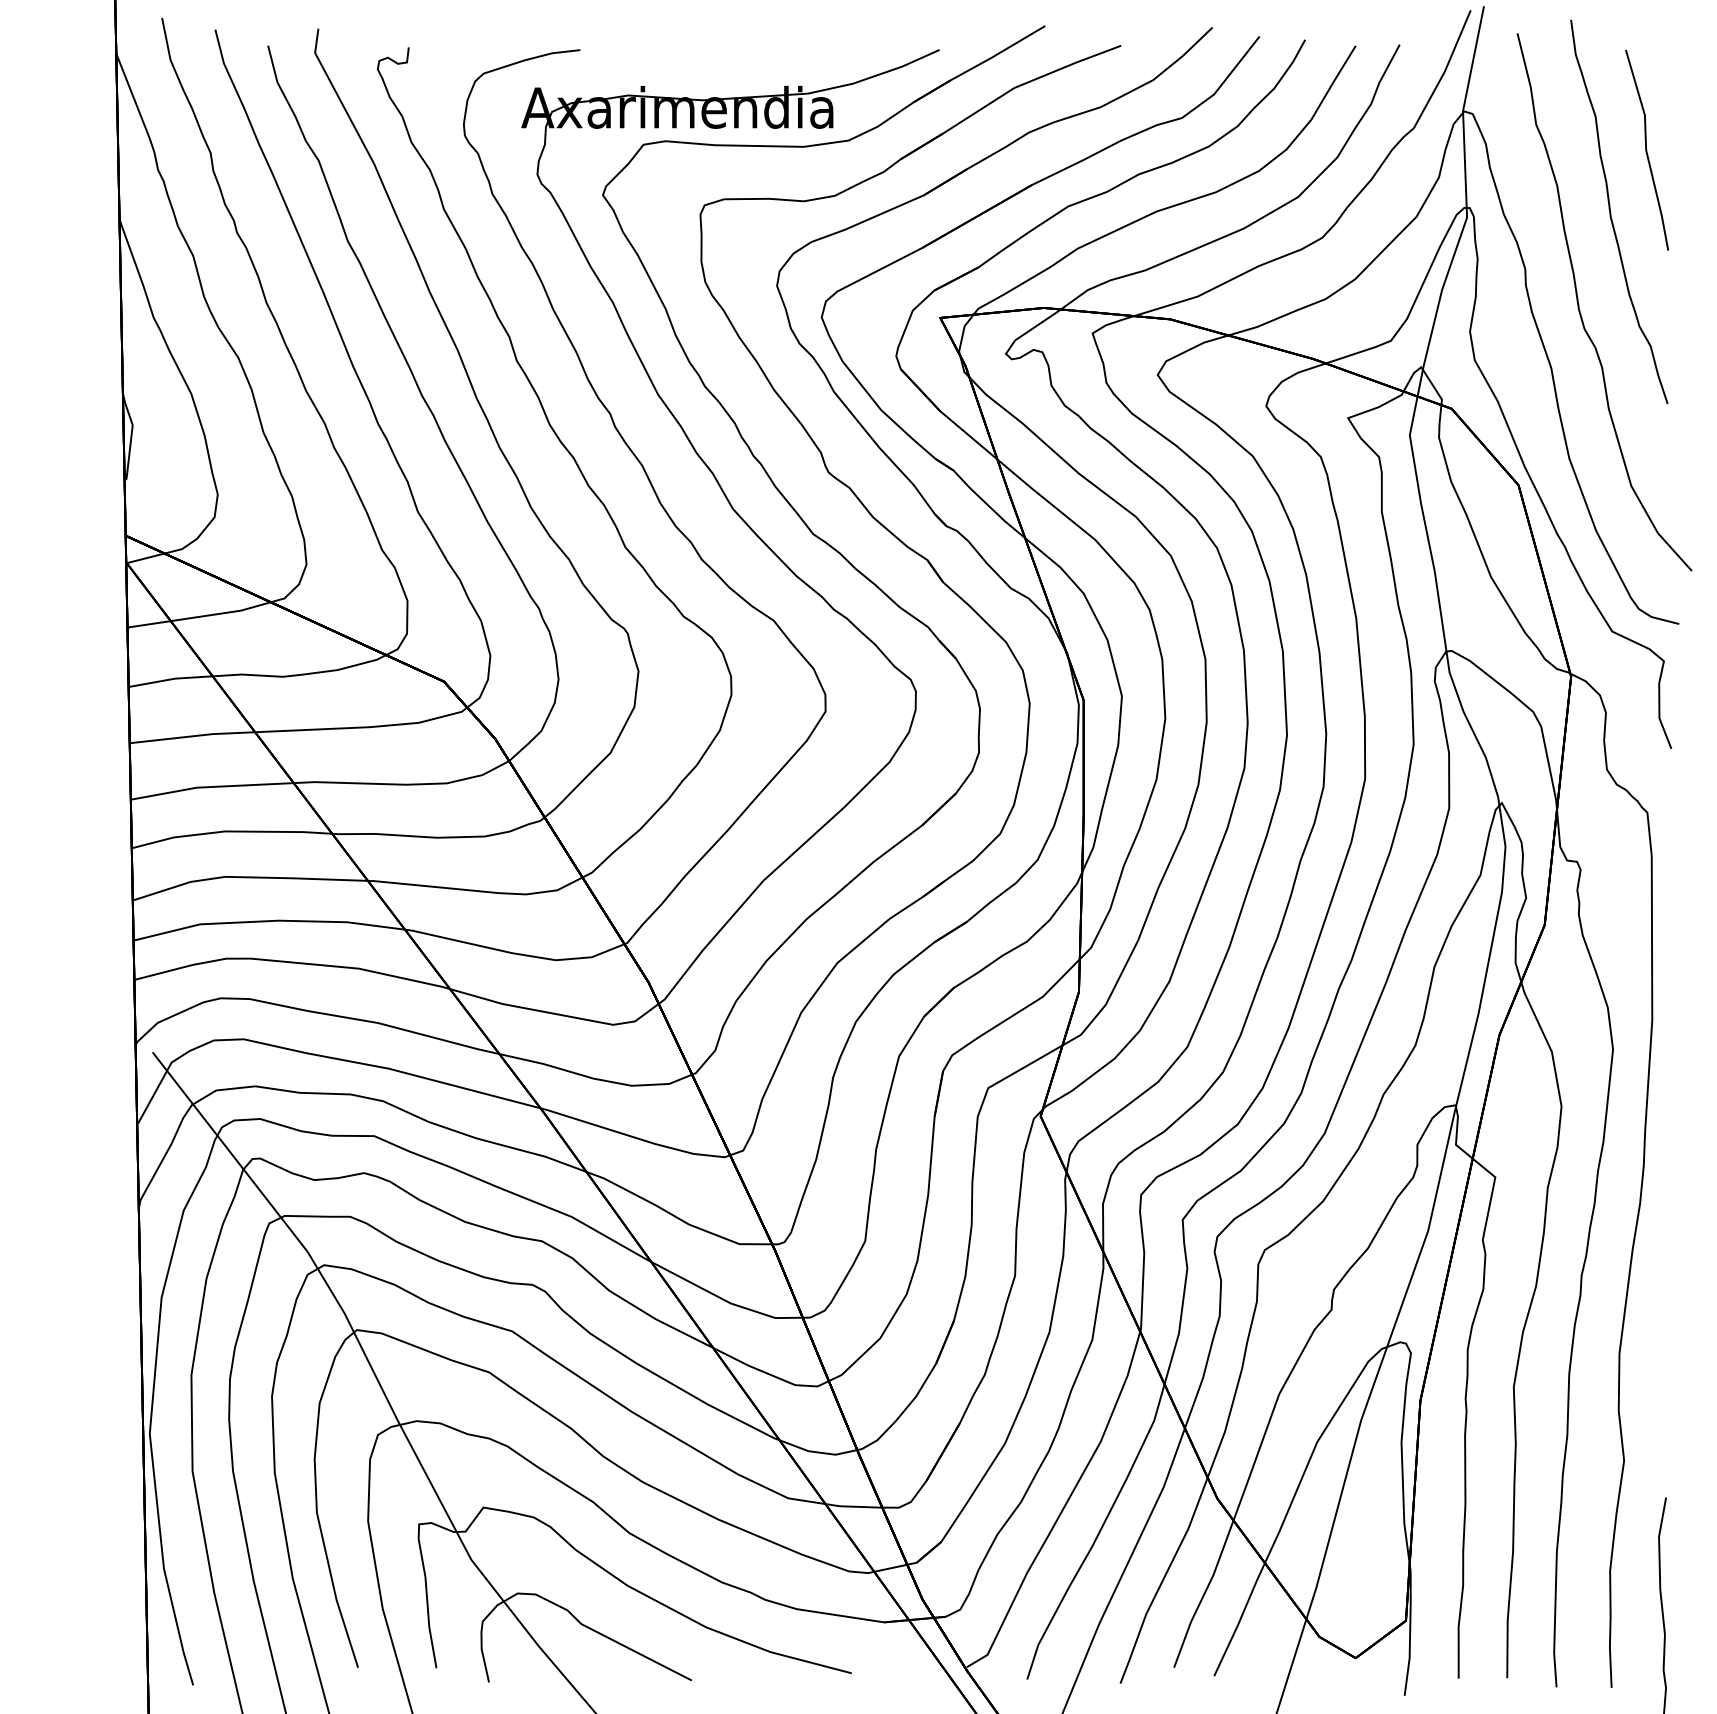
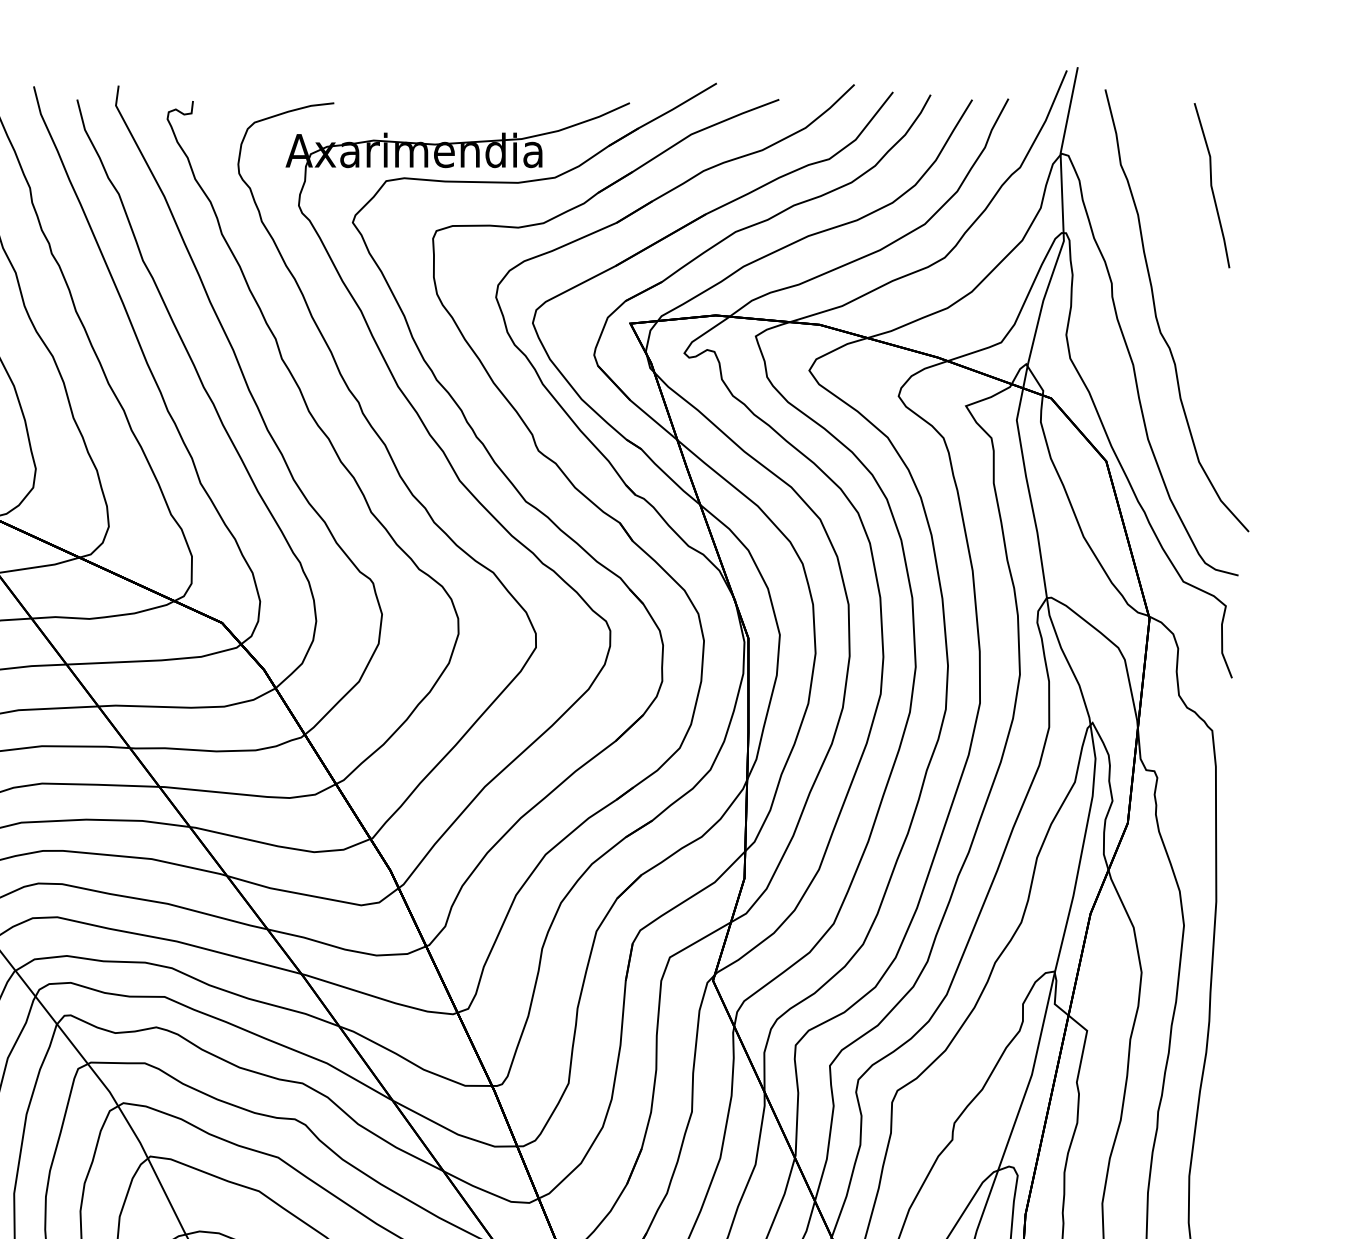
curve: (1611, 212) -> (1182, 236), removed

